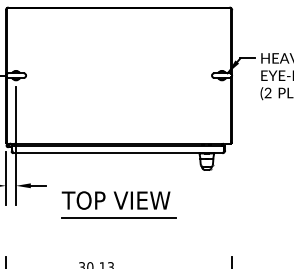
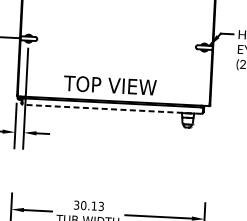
line: (117, 153) -> (111, 109), solid -> dashed
text: (115, 200) -> (109, 85), moved
line: (118, 218) -> (109, 165), removed

